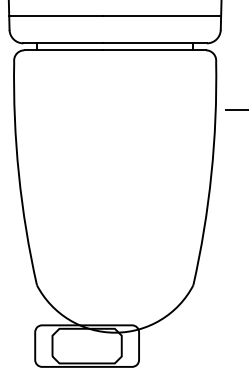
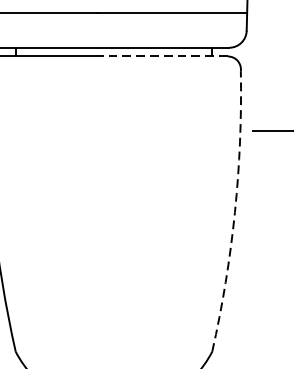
line: (154, 50) -> (163, 56), solid -> dashed
arc: (211, 174) -> (235, 212), solid -> dashed

